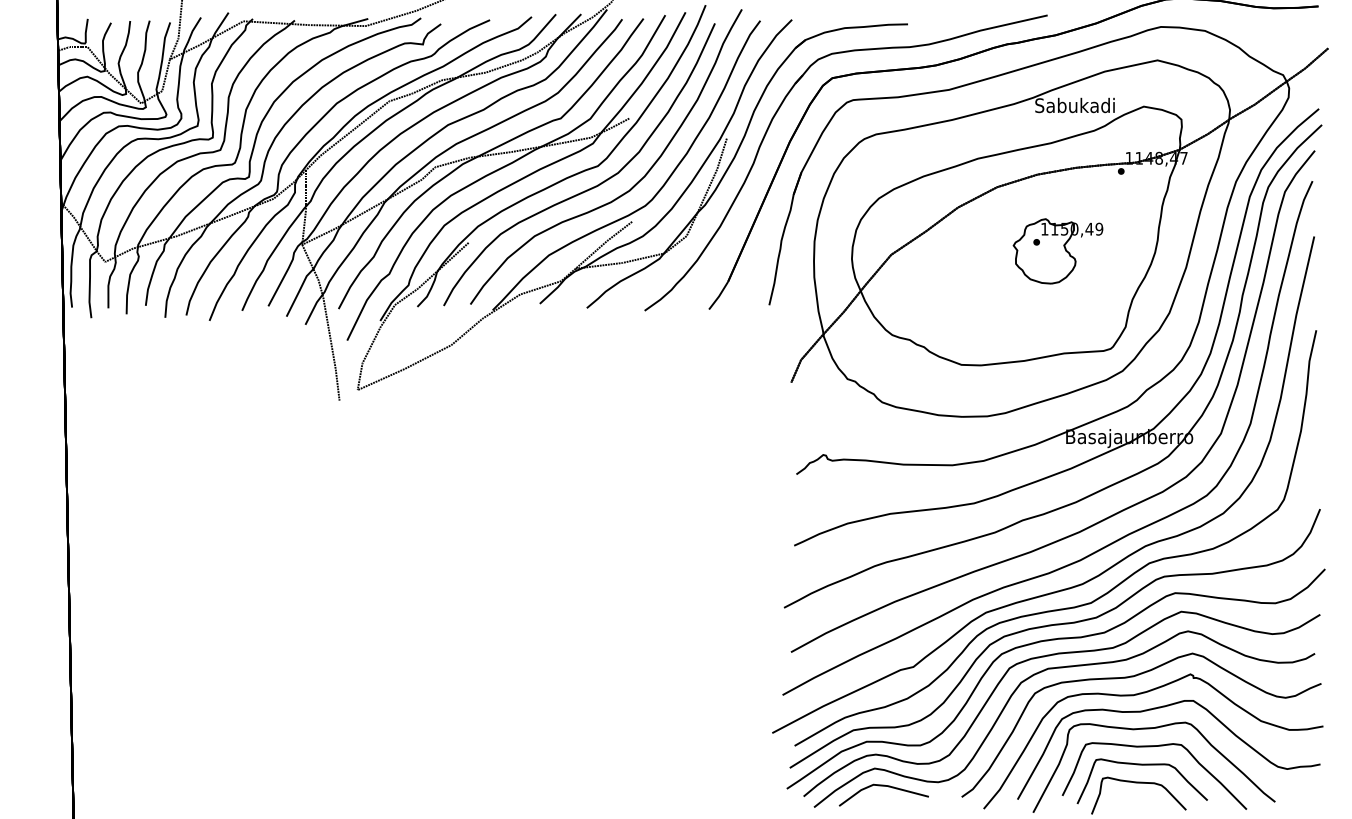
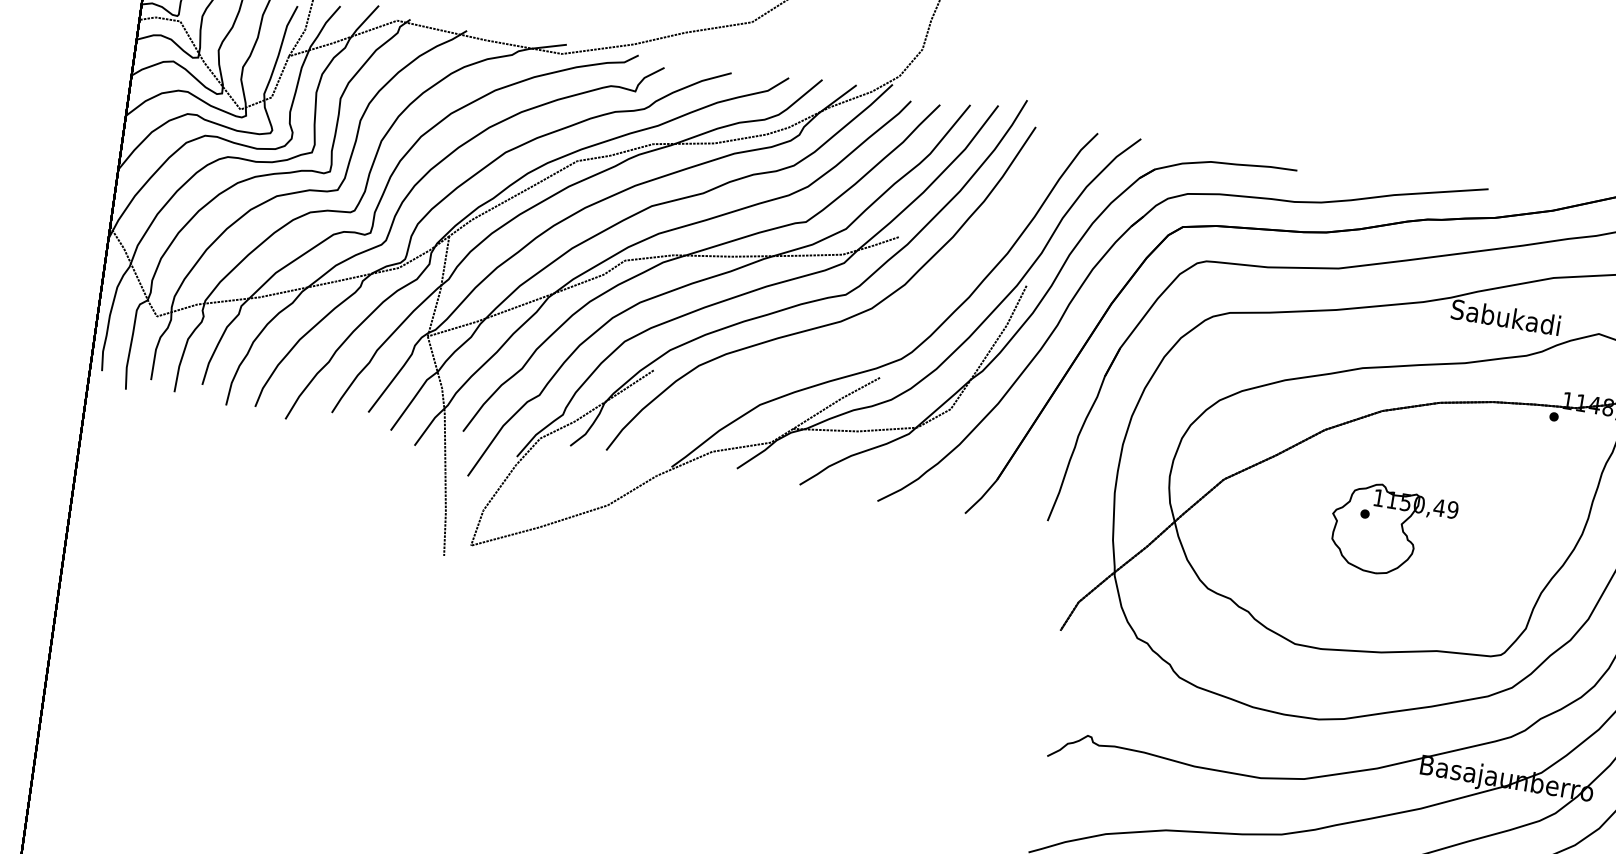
part: (634, 184) -> (891, 327), removed
part: (1057, 251) -> (1391, 531), moved

